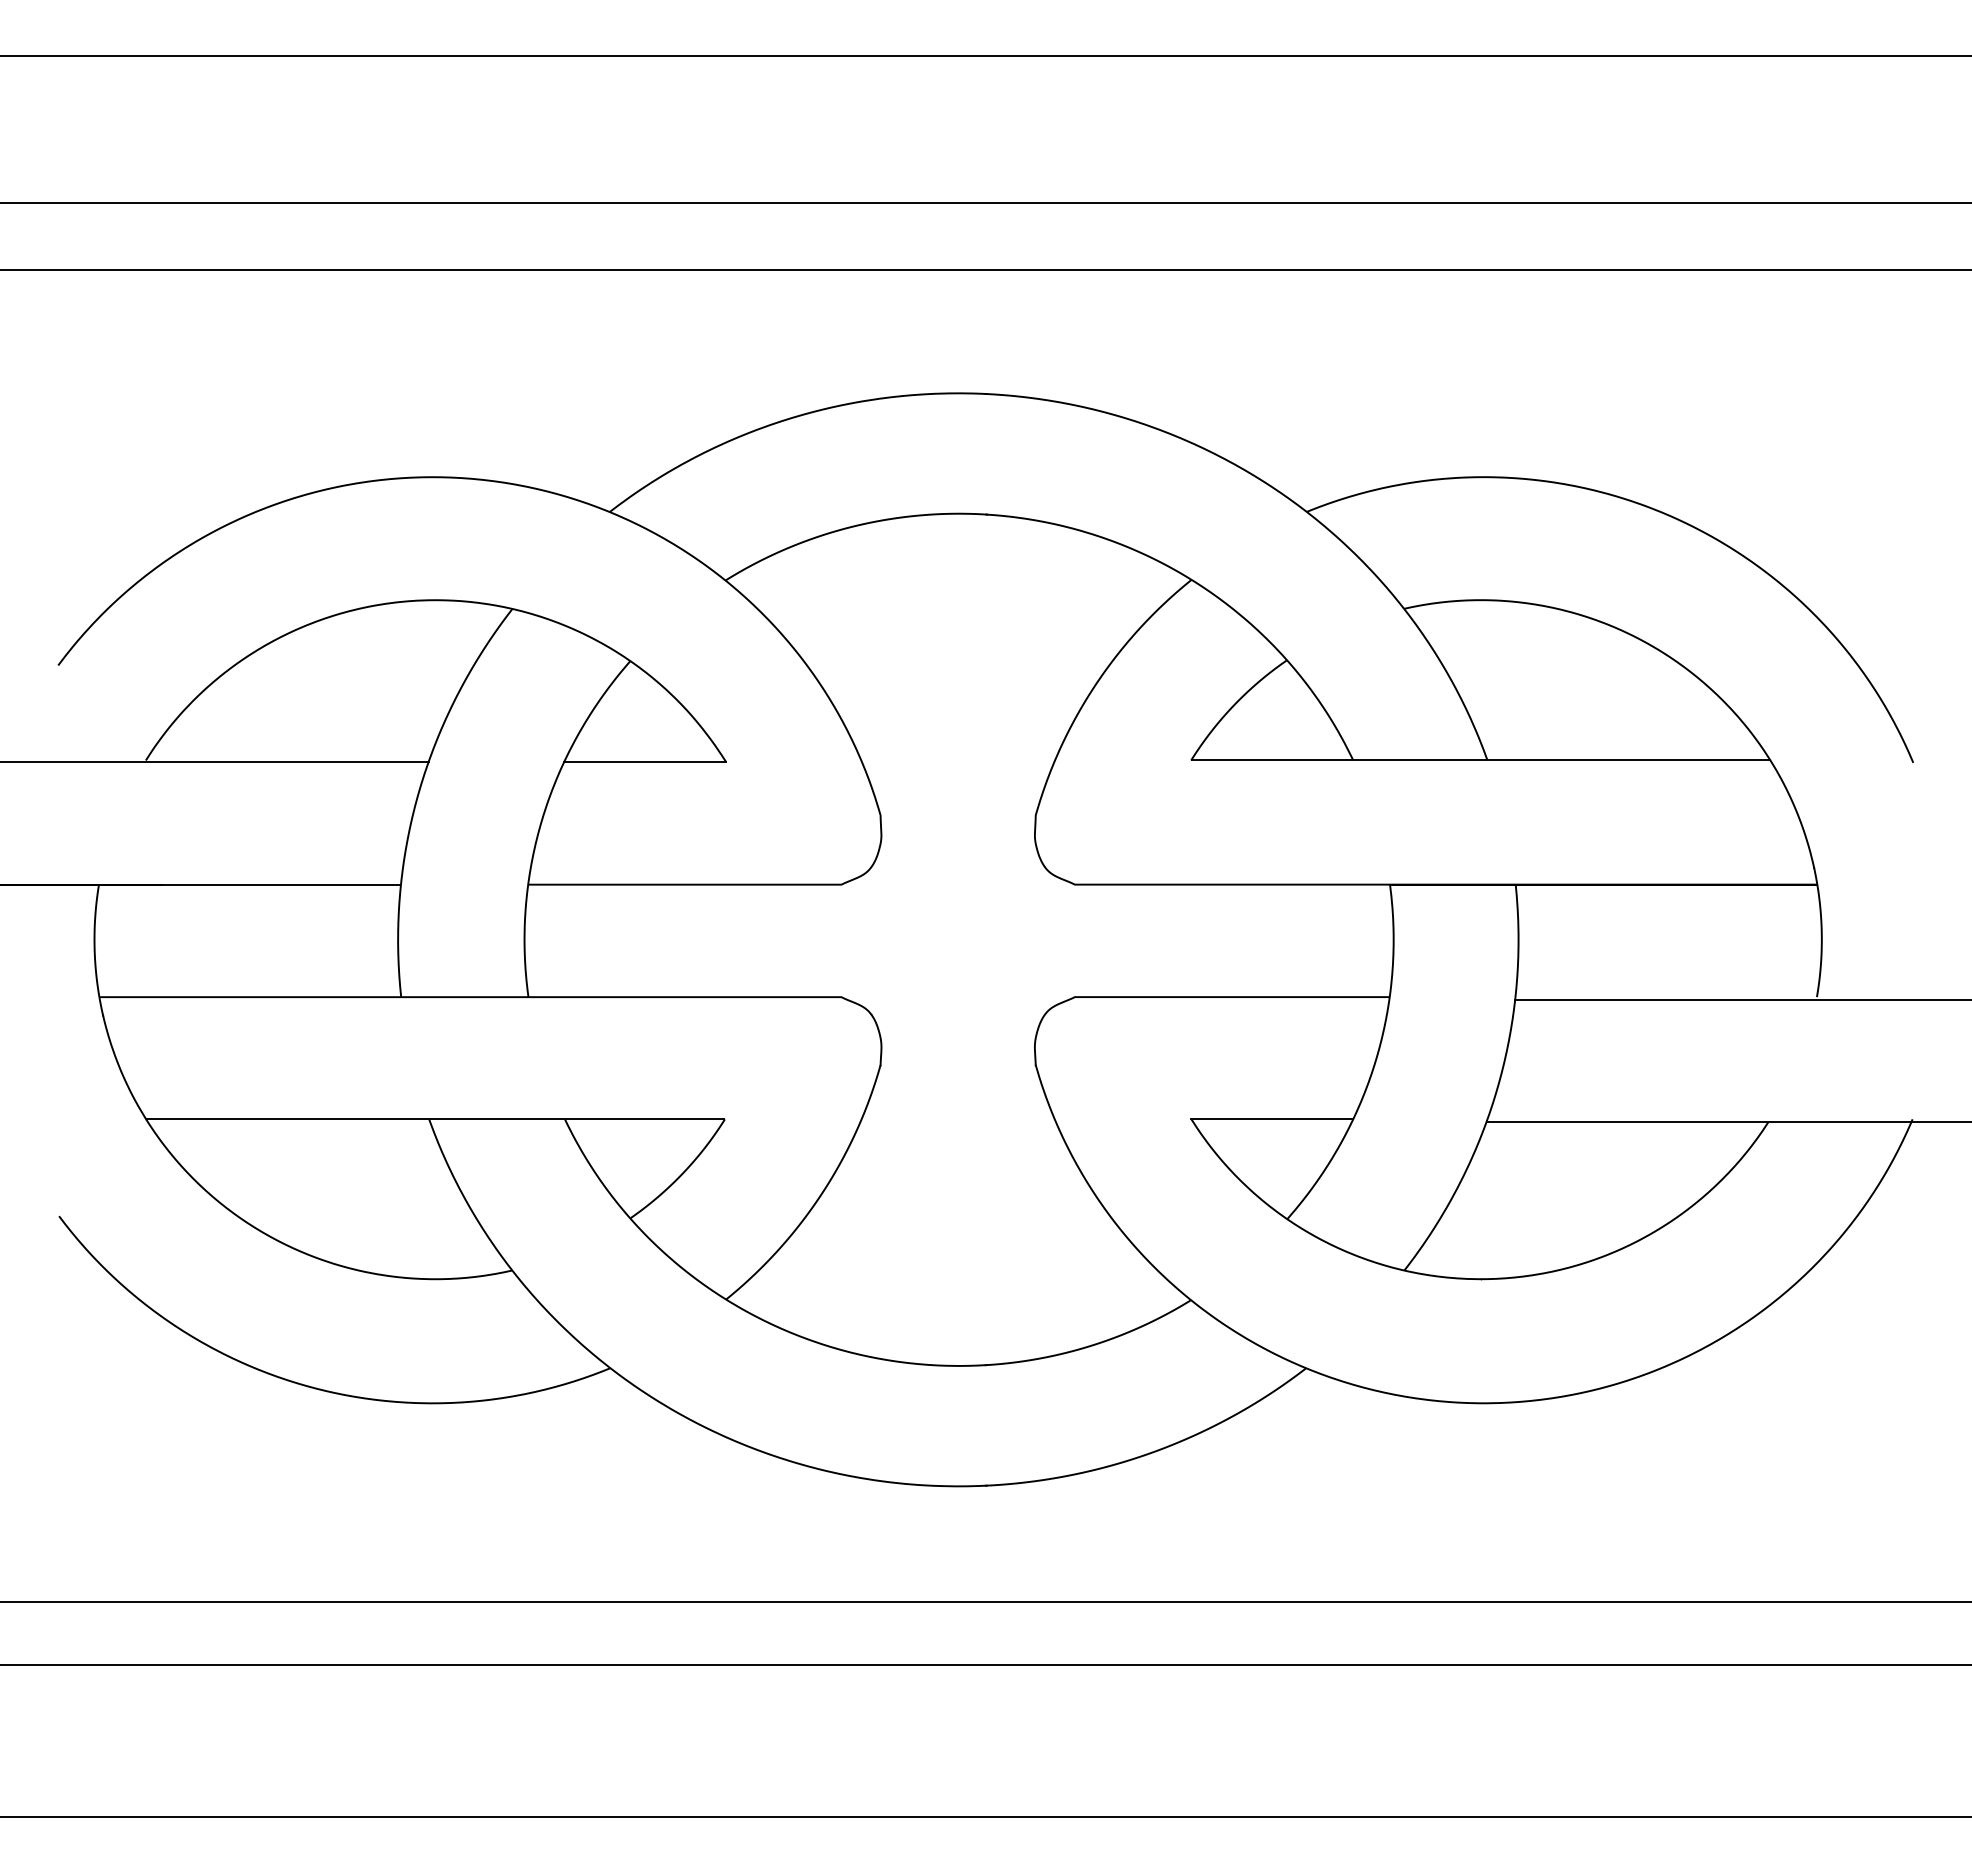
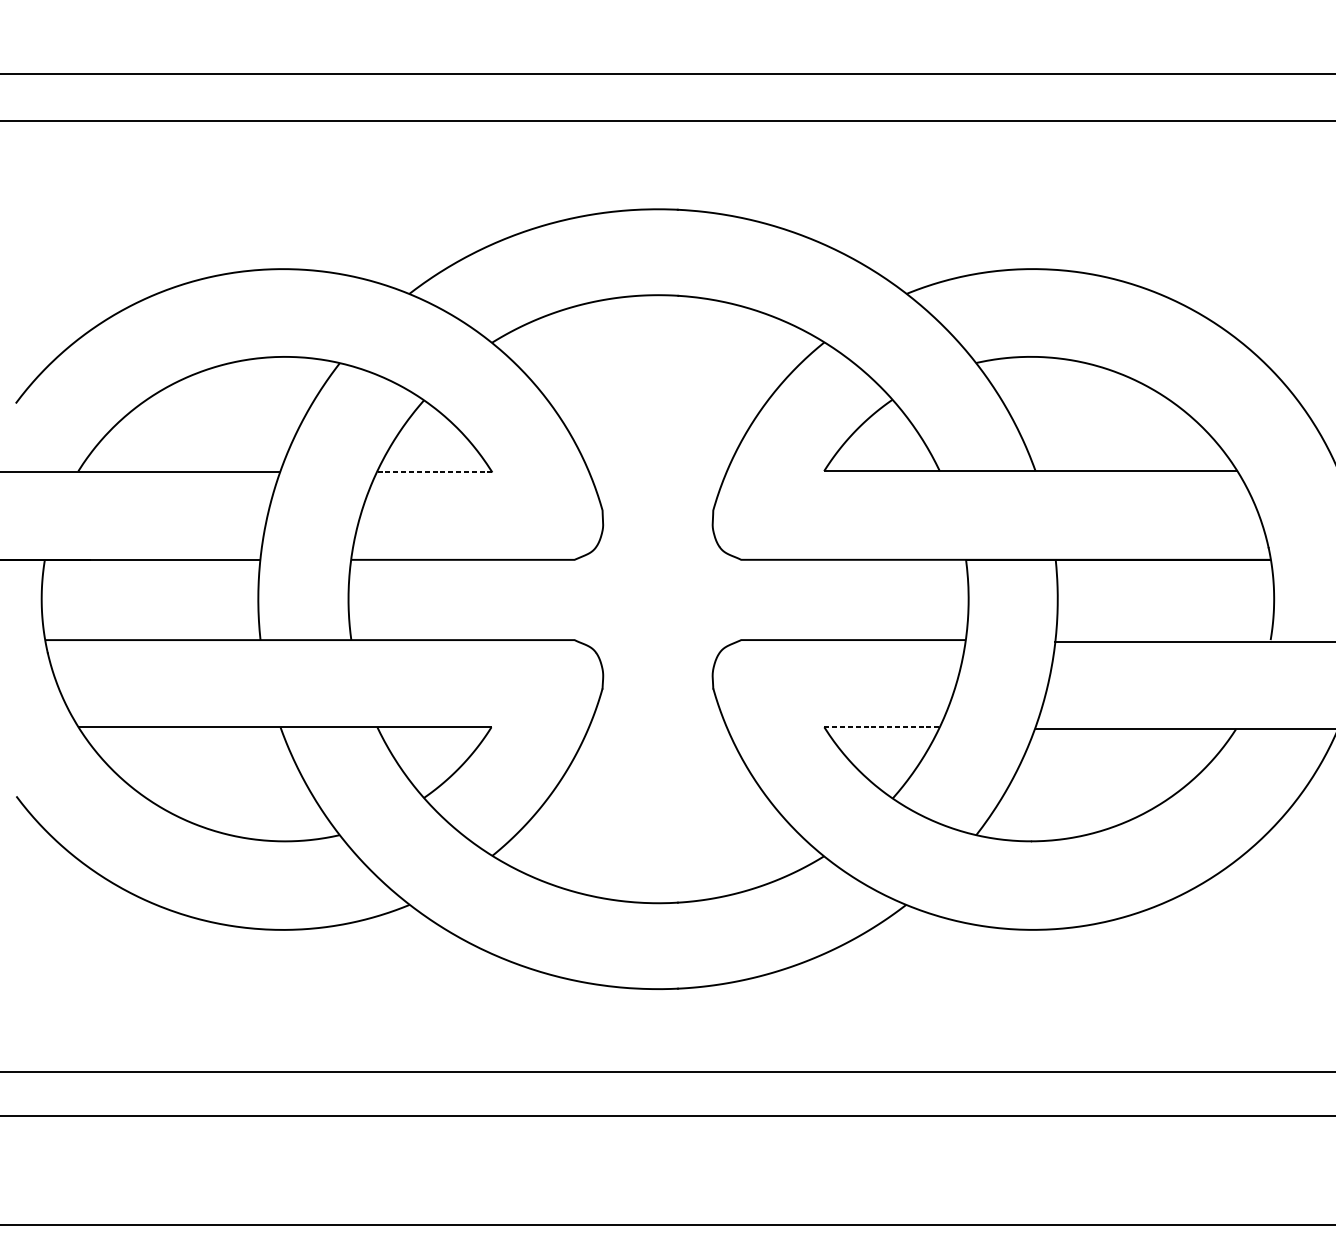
line: (644, 762) -> (434, 472), solid -> dashed
line: (1272, 1119) -> (882, 727), solid -> dashed

